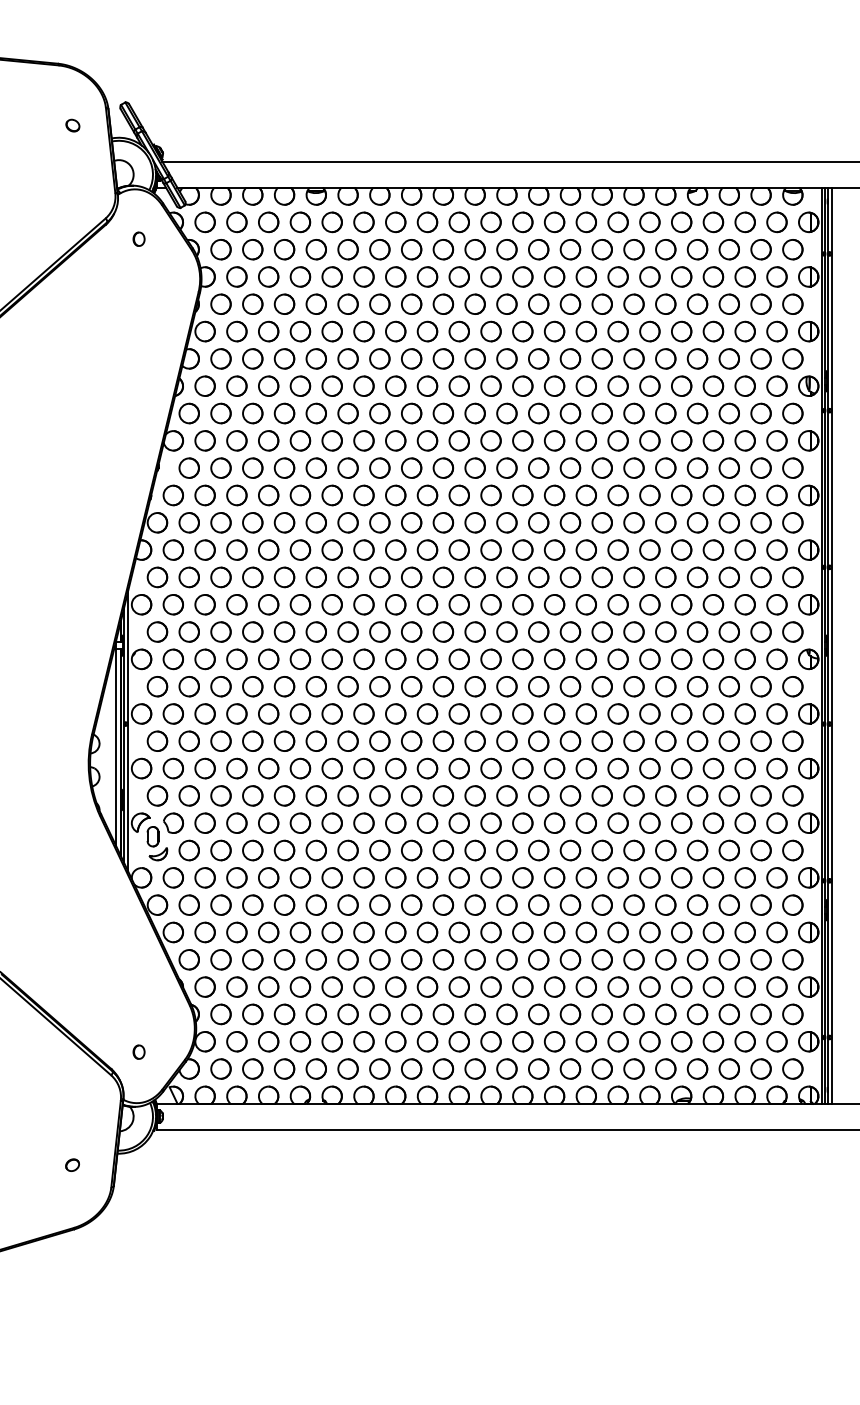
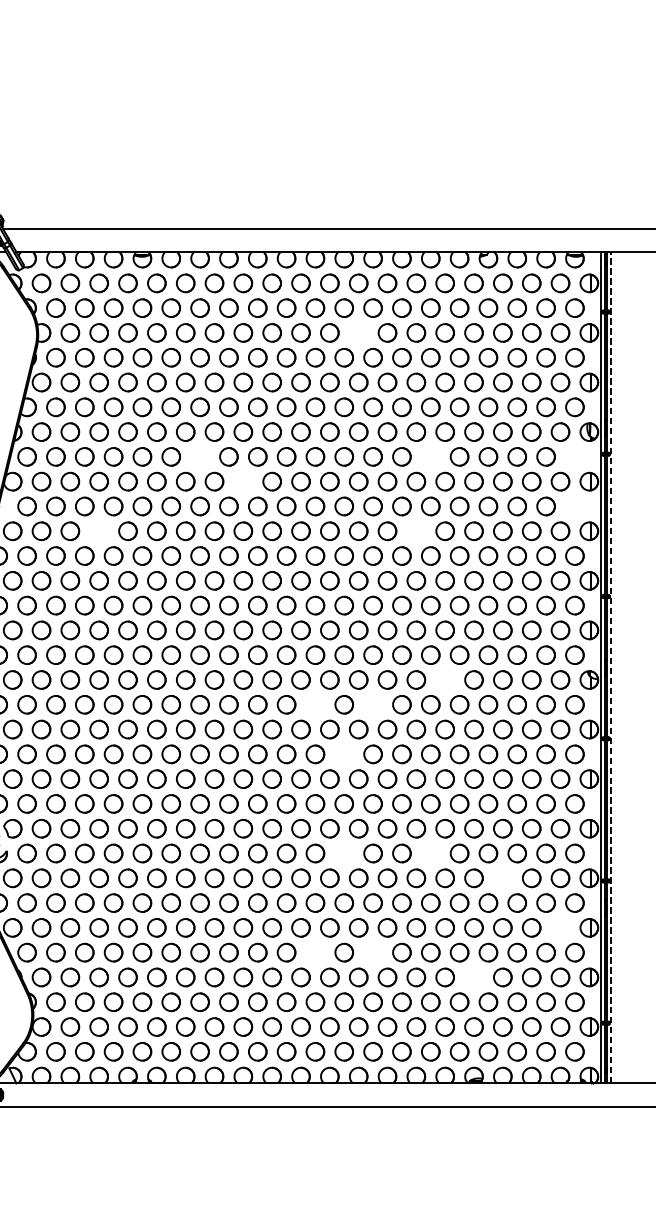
circle: (554, 276) -> (358, 332), removed
part: (379, 413) -> (199, 456), removed
part: (633, 413) -> (430, 456), removed
part: (792, 413) -> (574, 456), removed
part: (427, 440) -> (243, 481), removed
circle: (792, 467) -> (574, 505), removed
part: (268, 495) -> (99, 531), removed
part: (617, 495) -> (415, 531), removed
line: (832, 645) -> (610, 667), solid -> dashed
part: (649, 659) -> (444, 680), removed
circle: (506, 686) -> (315, 704), removed
part: (570, 686) -> (373, 704), removed
circle: (538, 740) -> (344, 753), removed
part: (538, 850) -> (344, 853), removed
part: (633, 850) -> (430, 853), removed
part: (713, 877) -> (502, 877), removed
part: (776, 932) -> (560, 927), removed
circle: (506, 959) -> (315, 952), removed
part: (570, 959) -> (373, 952), removed
circle: (681, 986) -> (473, 976), removed

